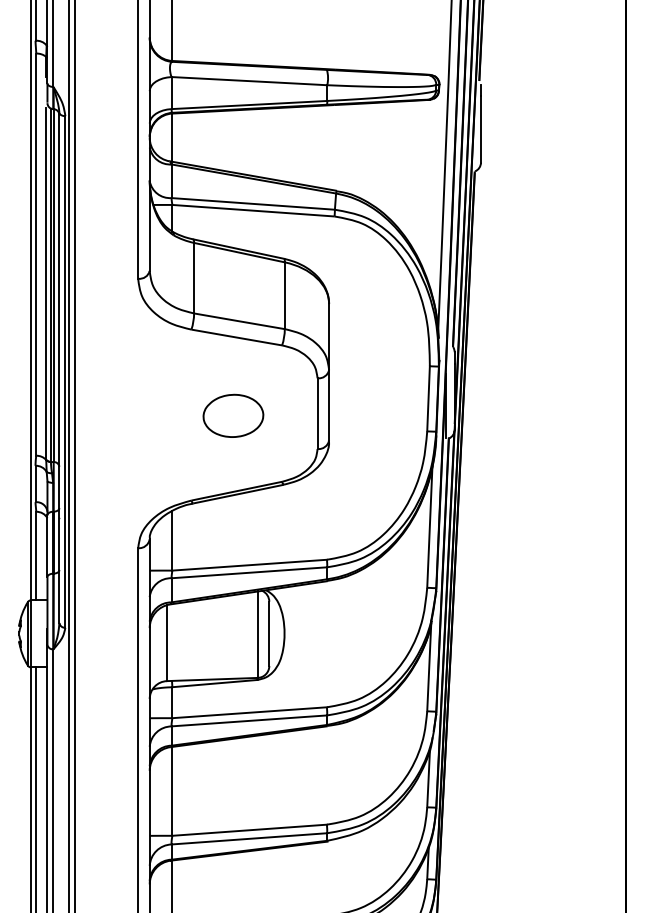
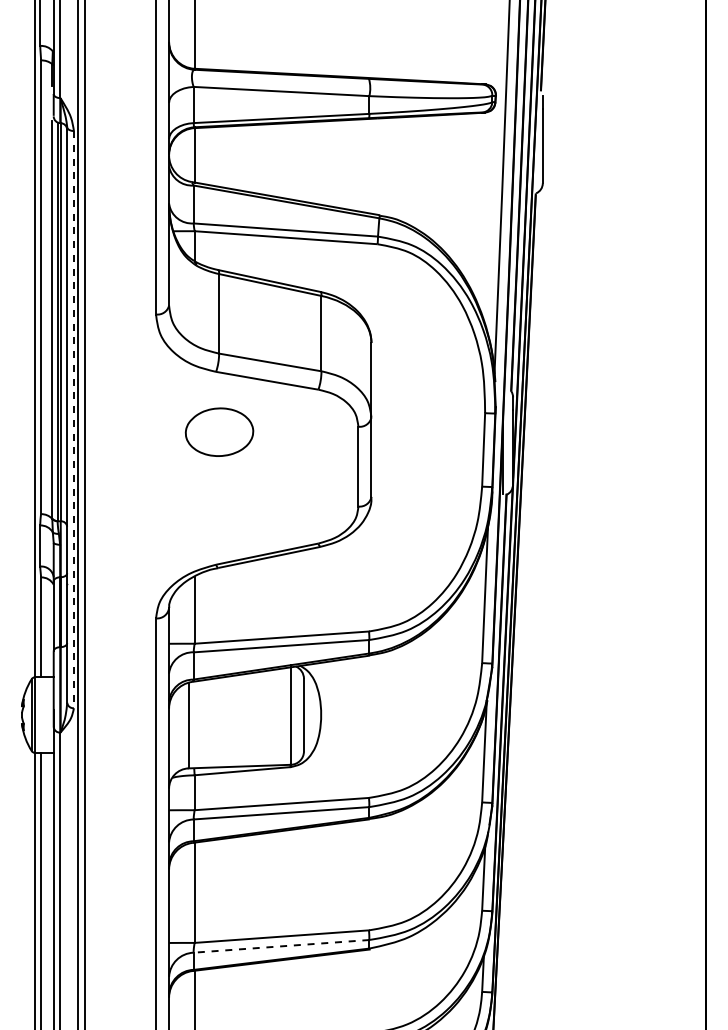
line: (65, 371) -> (73, 419), solid -> dashed
part: (233, 415) -> (219, 431), moved
line: (249, 838) -> (281, 946), solid -> dashed

